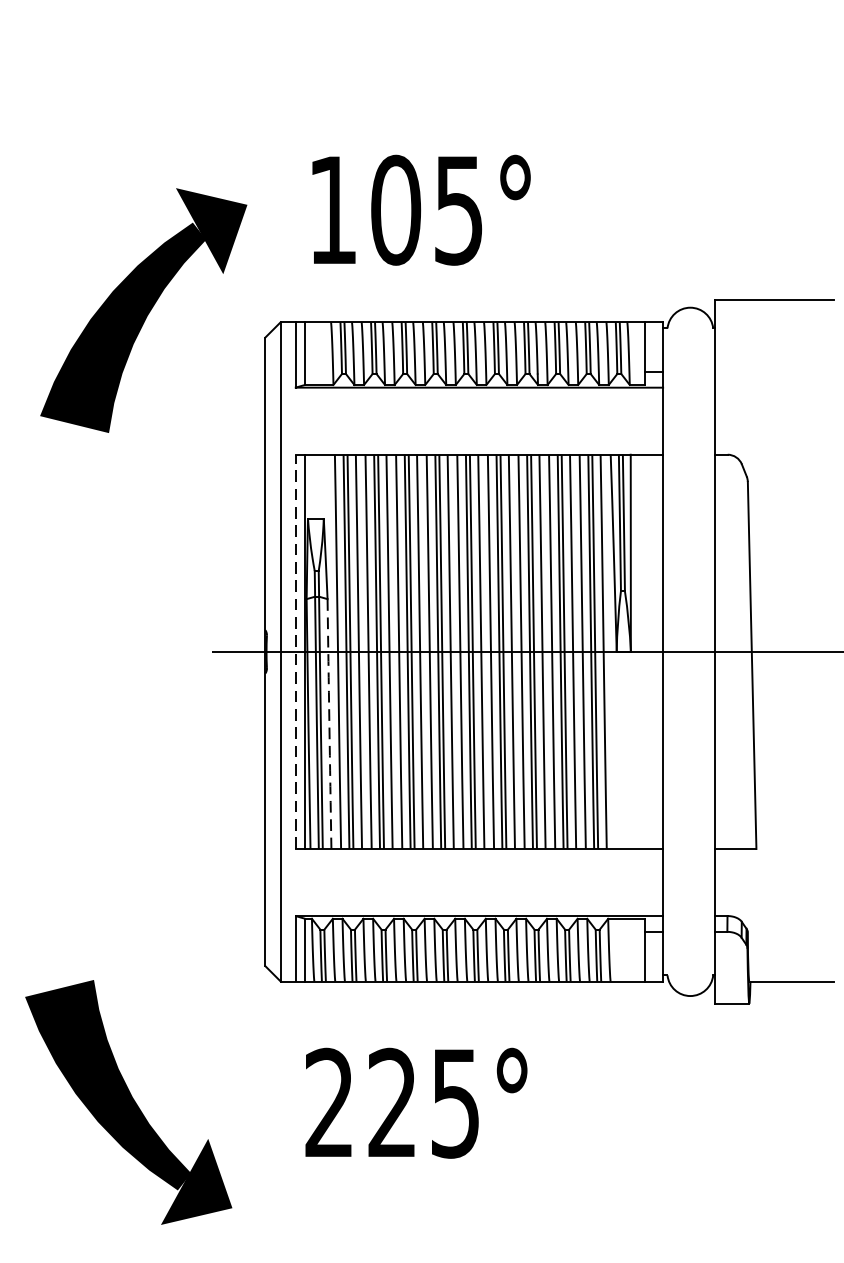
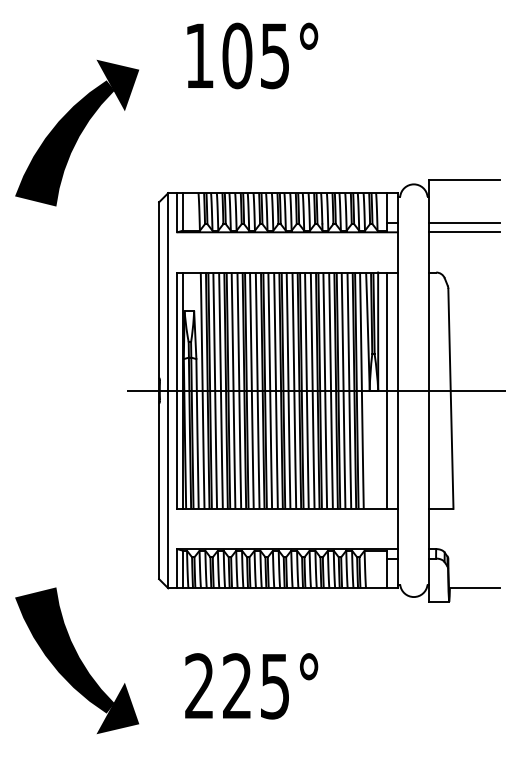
text: (421, 209) -> (252, 55), moved
curve: (142, 311) -> (76, 133), moved
line: (774, 371) -> (464, 222), added
line: (774, 387) -> (464, 232), added
line: (296, 651) -> (177, 390), dashed -> solid
line: (644, 651) -> (386, 390), added
arc: (329, 723) -> (197, 433), dashed -> solid
text: (416, 1103) -> (251, 686), moved

